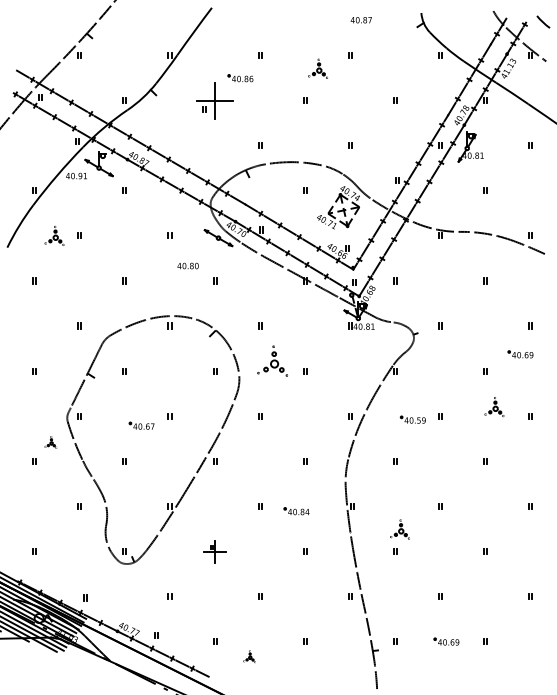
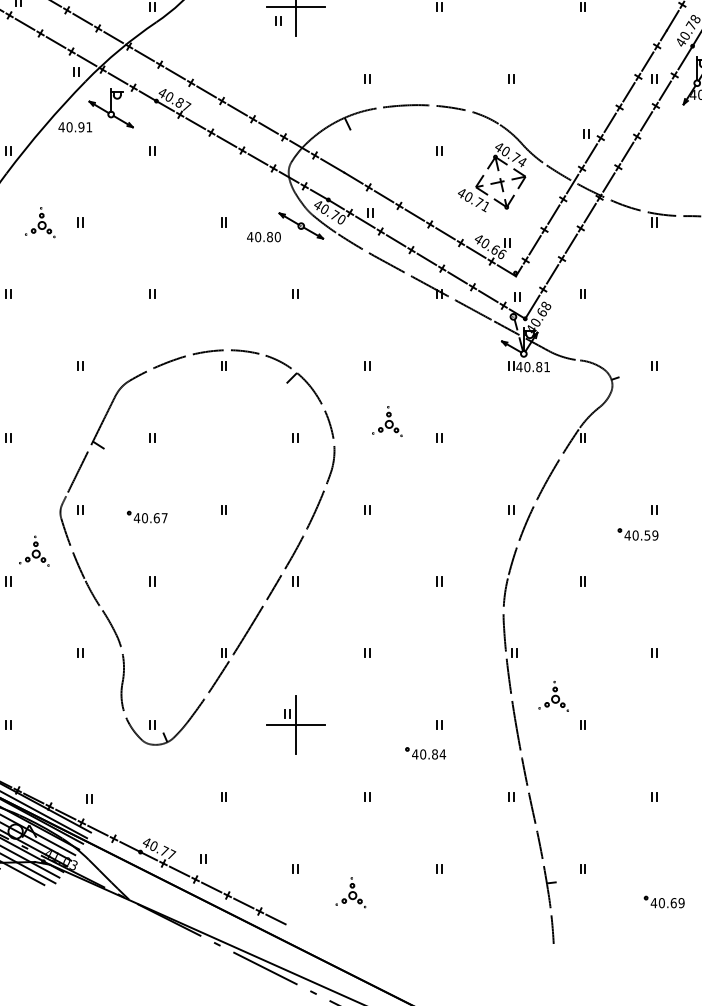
text: (187, 265) -> (263, 236), moved
part: (272, 360) -> (387, 420), size x0.62
part: (412, 419) -> (637, 533), moved
part: (141, 425) -> (146, 516), moved
part: (50, 442) -> (33, 551), size x1.67
part: (296, 511) -> (425, 753), moved
part: (399, 529) -> (552, 696), moved
part: (214, 551) -> (294, 724), size x1.67
part: (446, 641) -> (664, 901), moved
part: (249, 656) -> (350, 892), size x1.67

